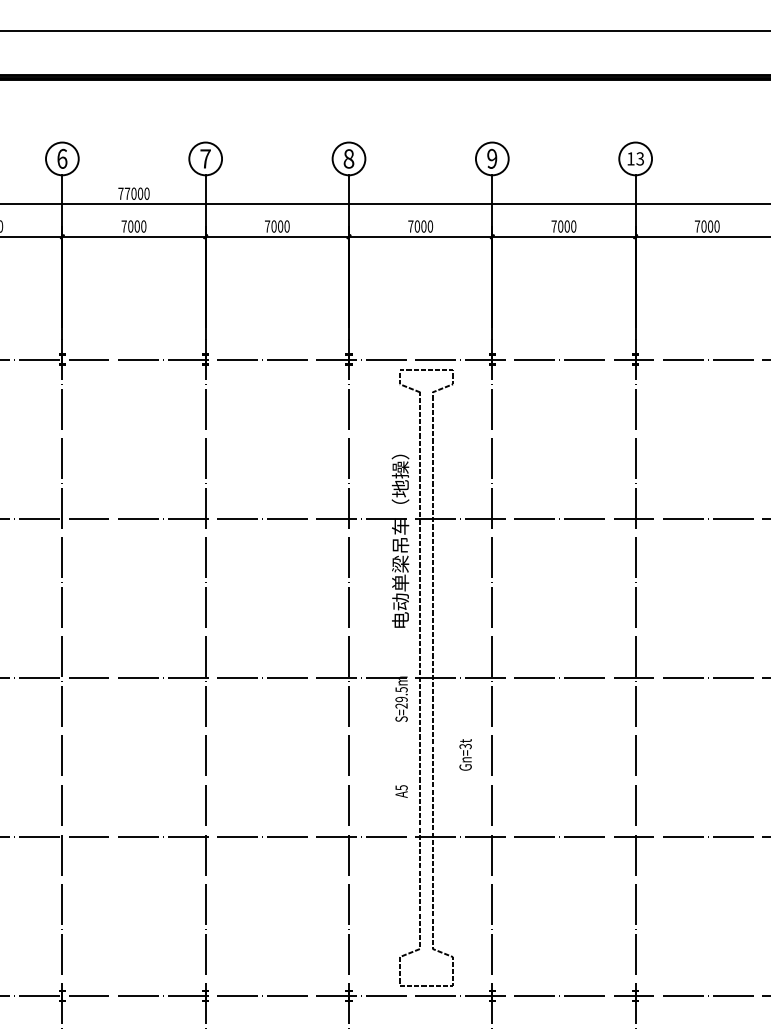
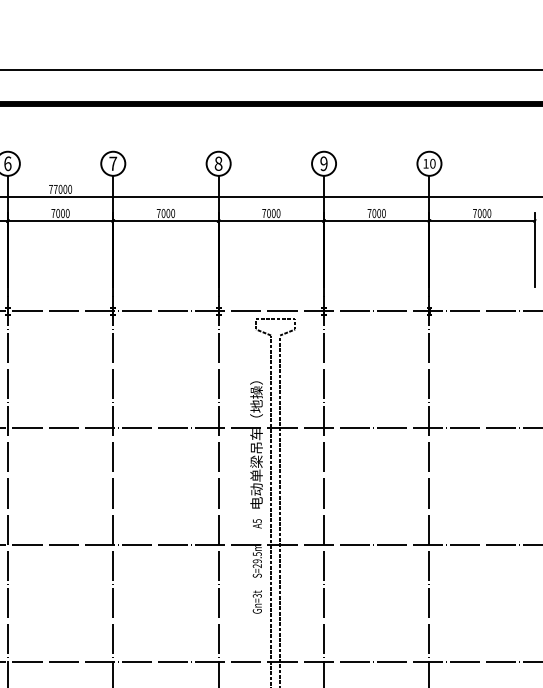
text: (640, 158) -> (433, 163), 13 -> 10
text: (465, 754) -> (257, 601), moved
text: (401, 791) -> (257, 523), moved

